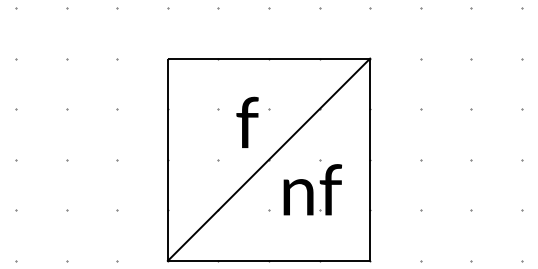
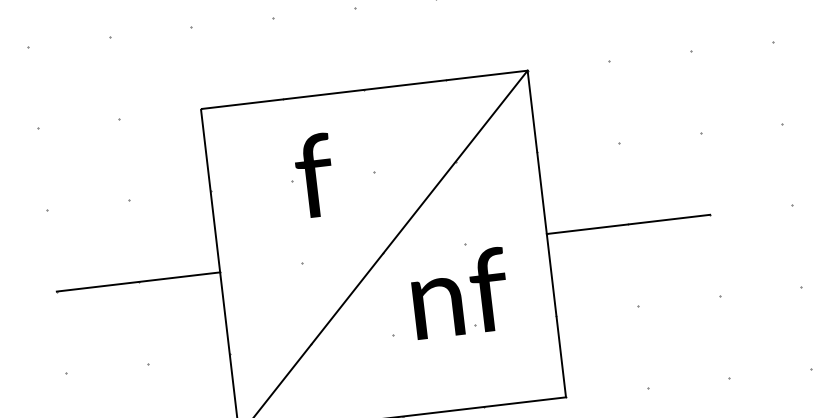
text: (247, 121) -> (314, 174), moved
line: (116, 159) -> (137, 281), added
line: (420, 159) -> (628, 224), added

